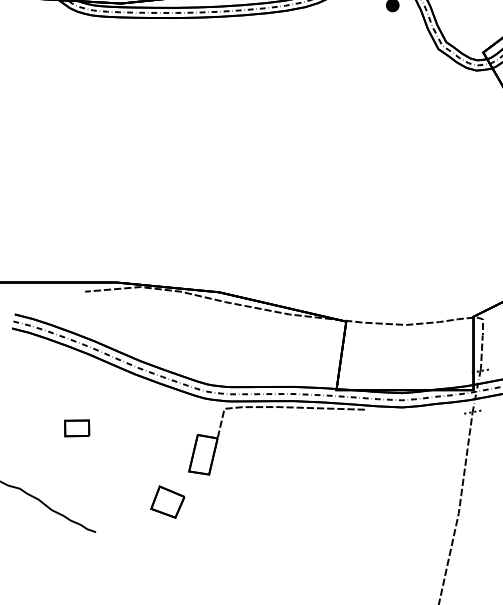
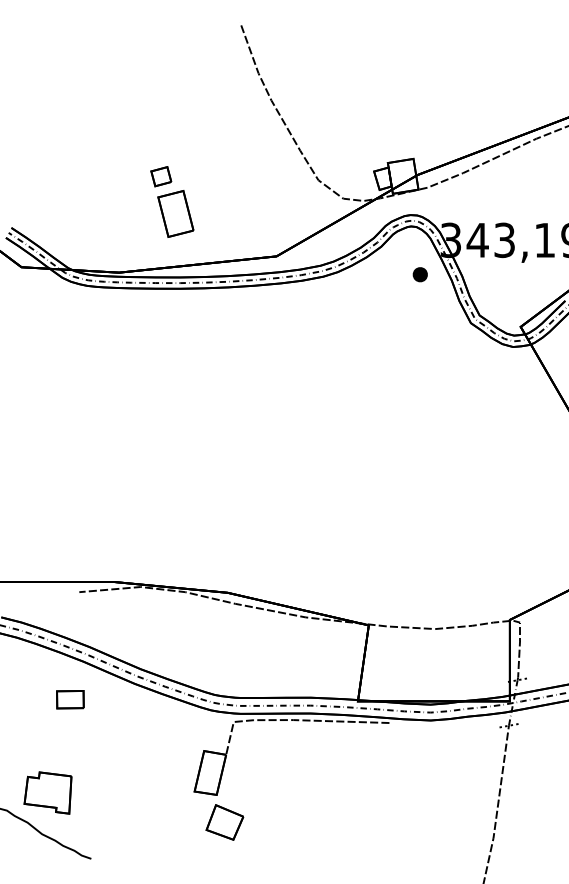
part: (77, 428) -> (70, 699), moved
part: (56, 472) -> (47, 792), added
part: (167, 502) -> (224, 822), moved

